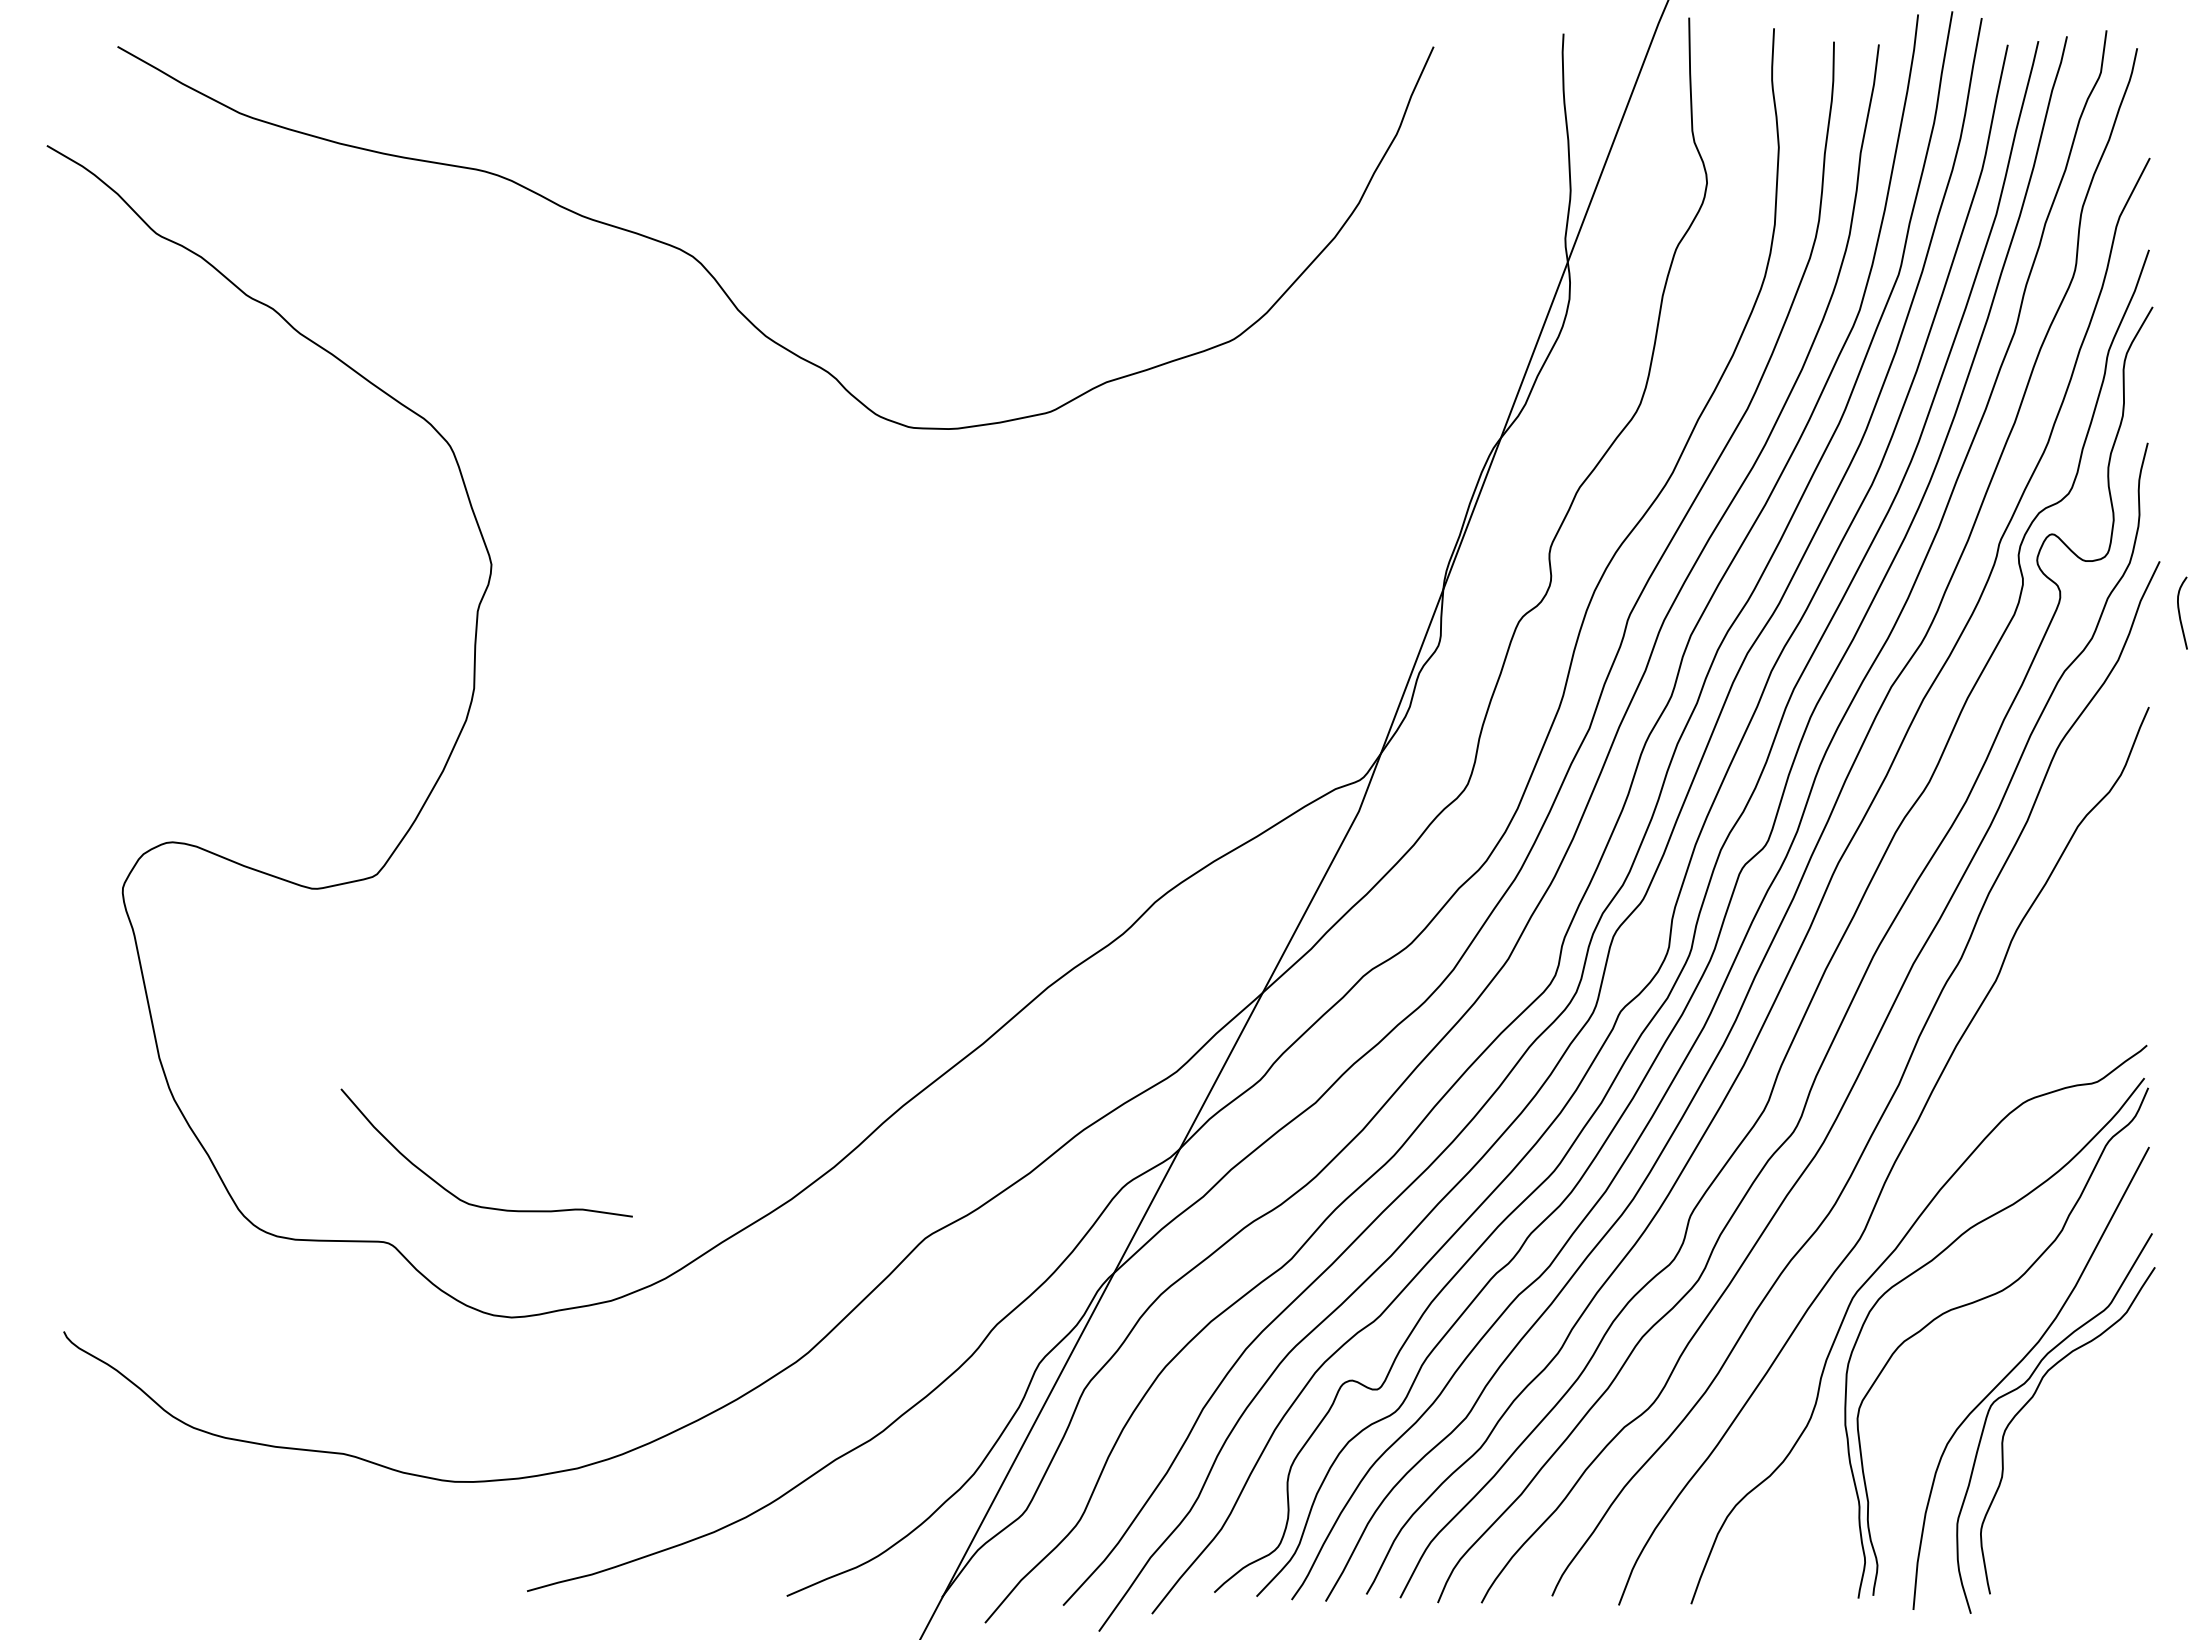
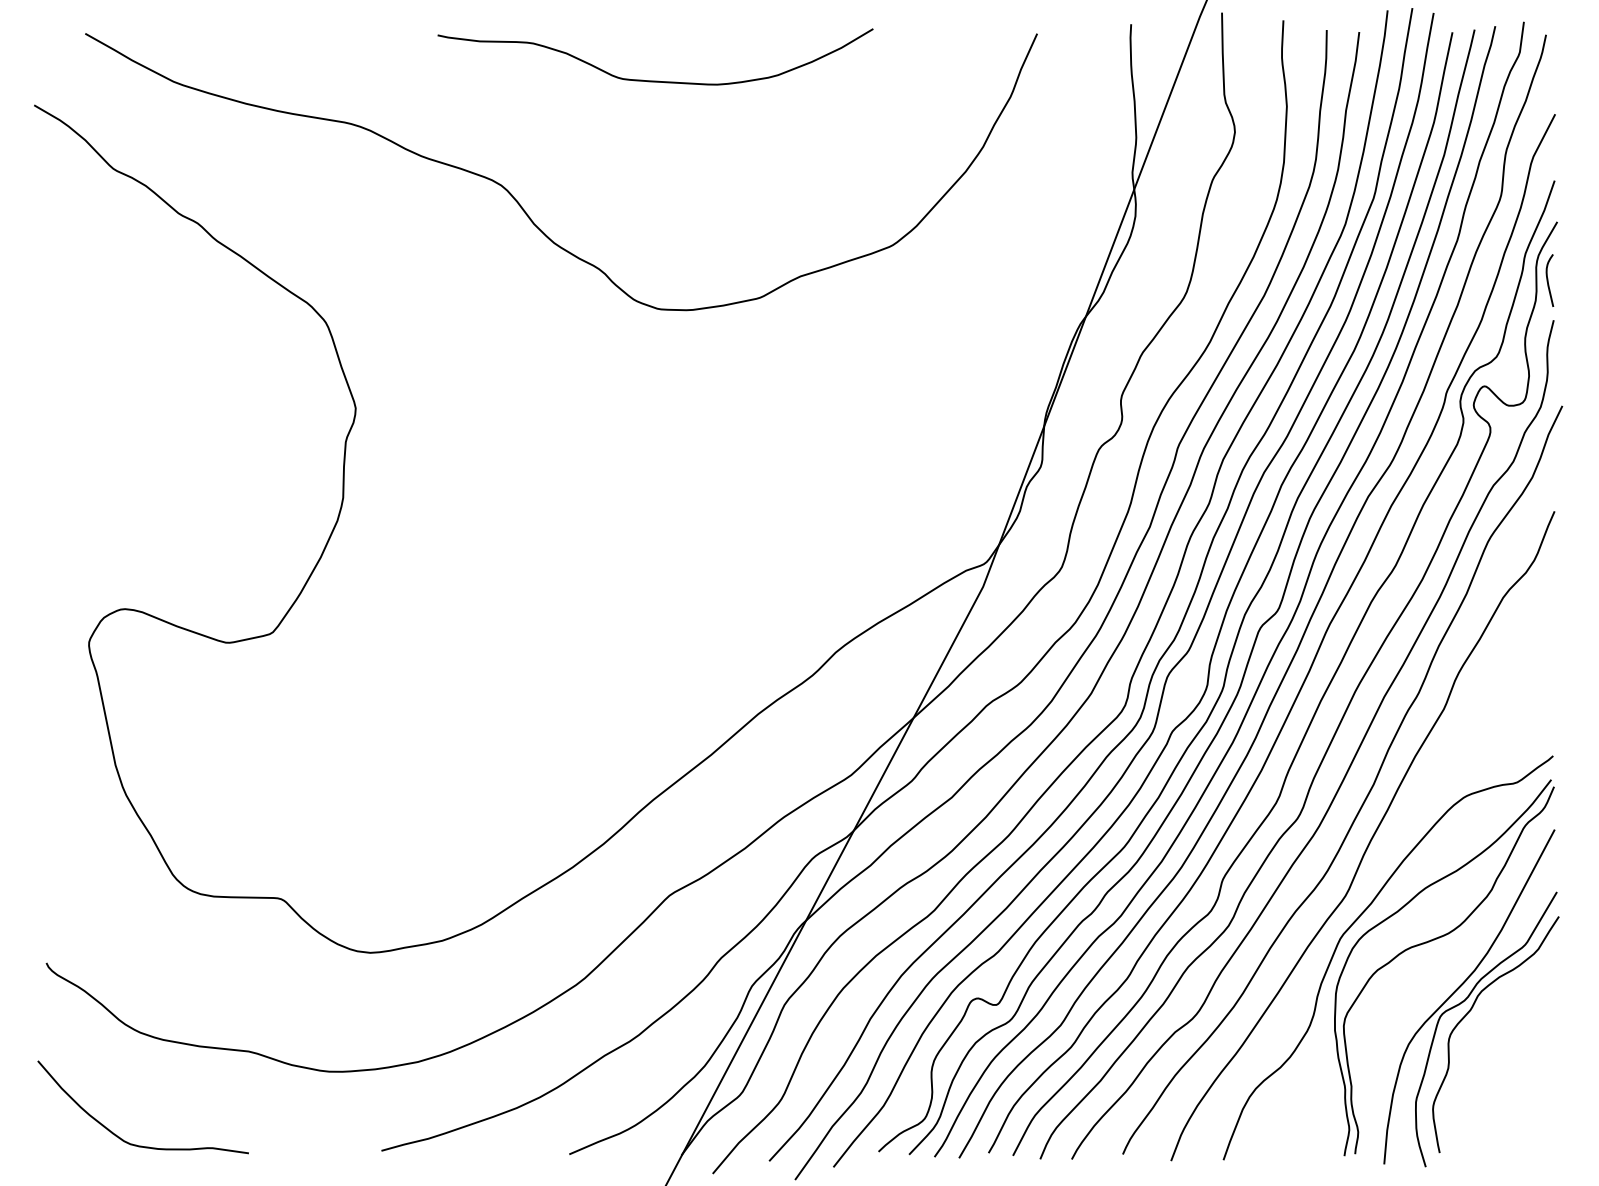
curve: (902, 111) -> (653, 80), added
curve: (2180, 612) -> (1548, 280), moved
curve: (457, 1196) -> (122, 1138), moved

